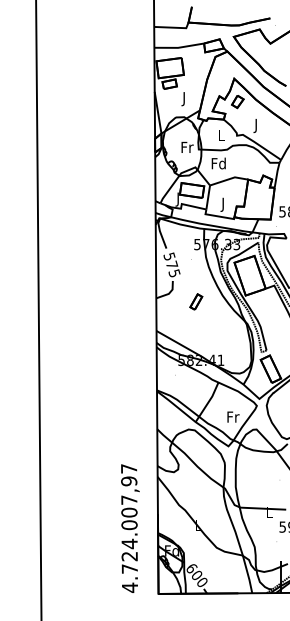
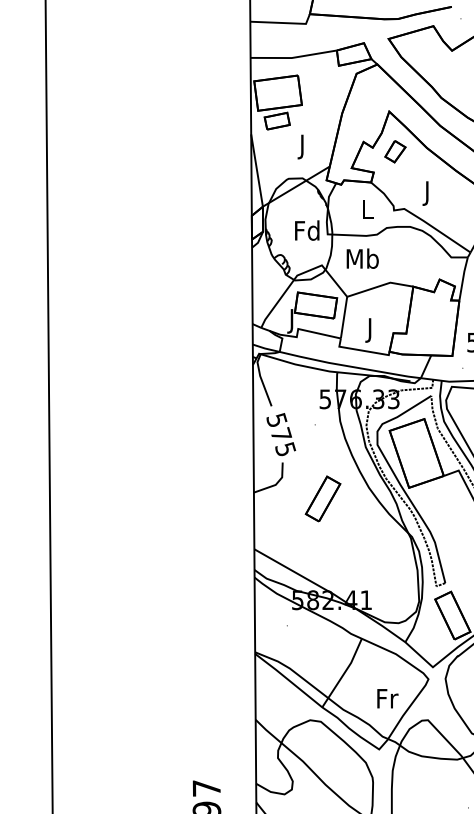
text: (186, 147) -> (306, 230), Fr -> Fd
text: (218, 163) -> (361, 258), Fd -> Mb
part: (196, 301) -> (323, 498), size x1.67

